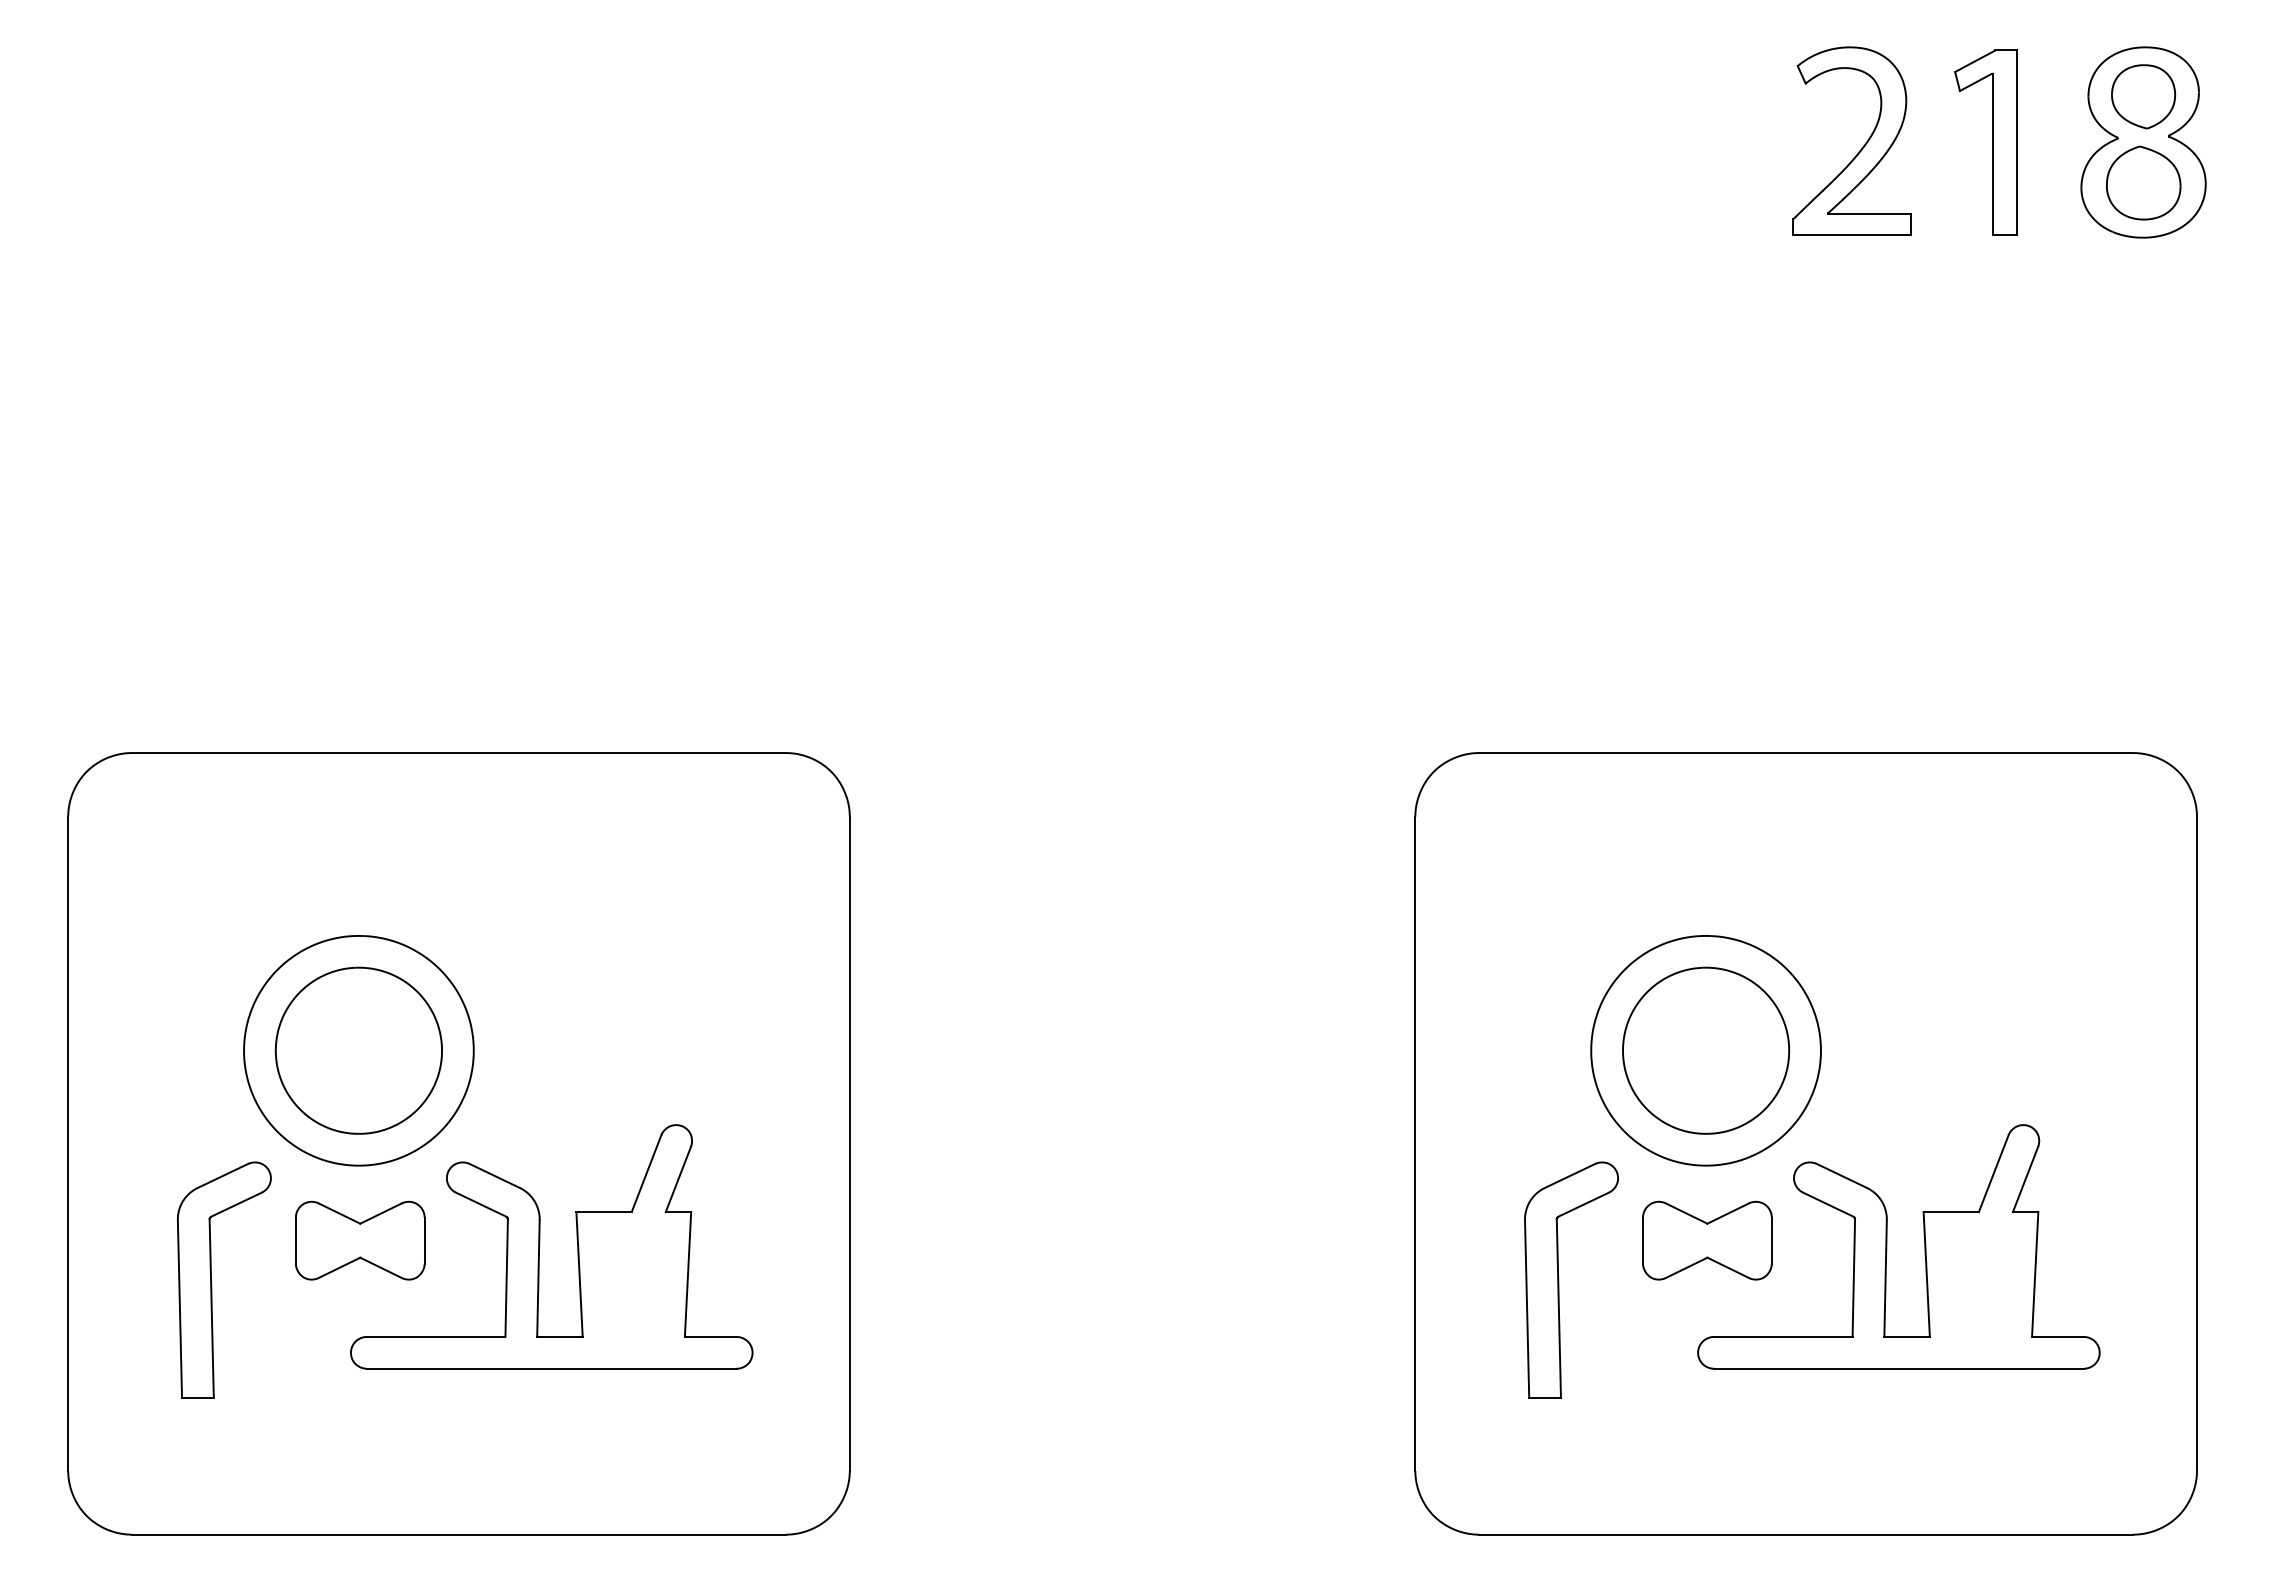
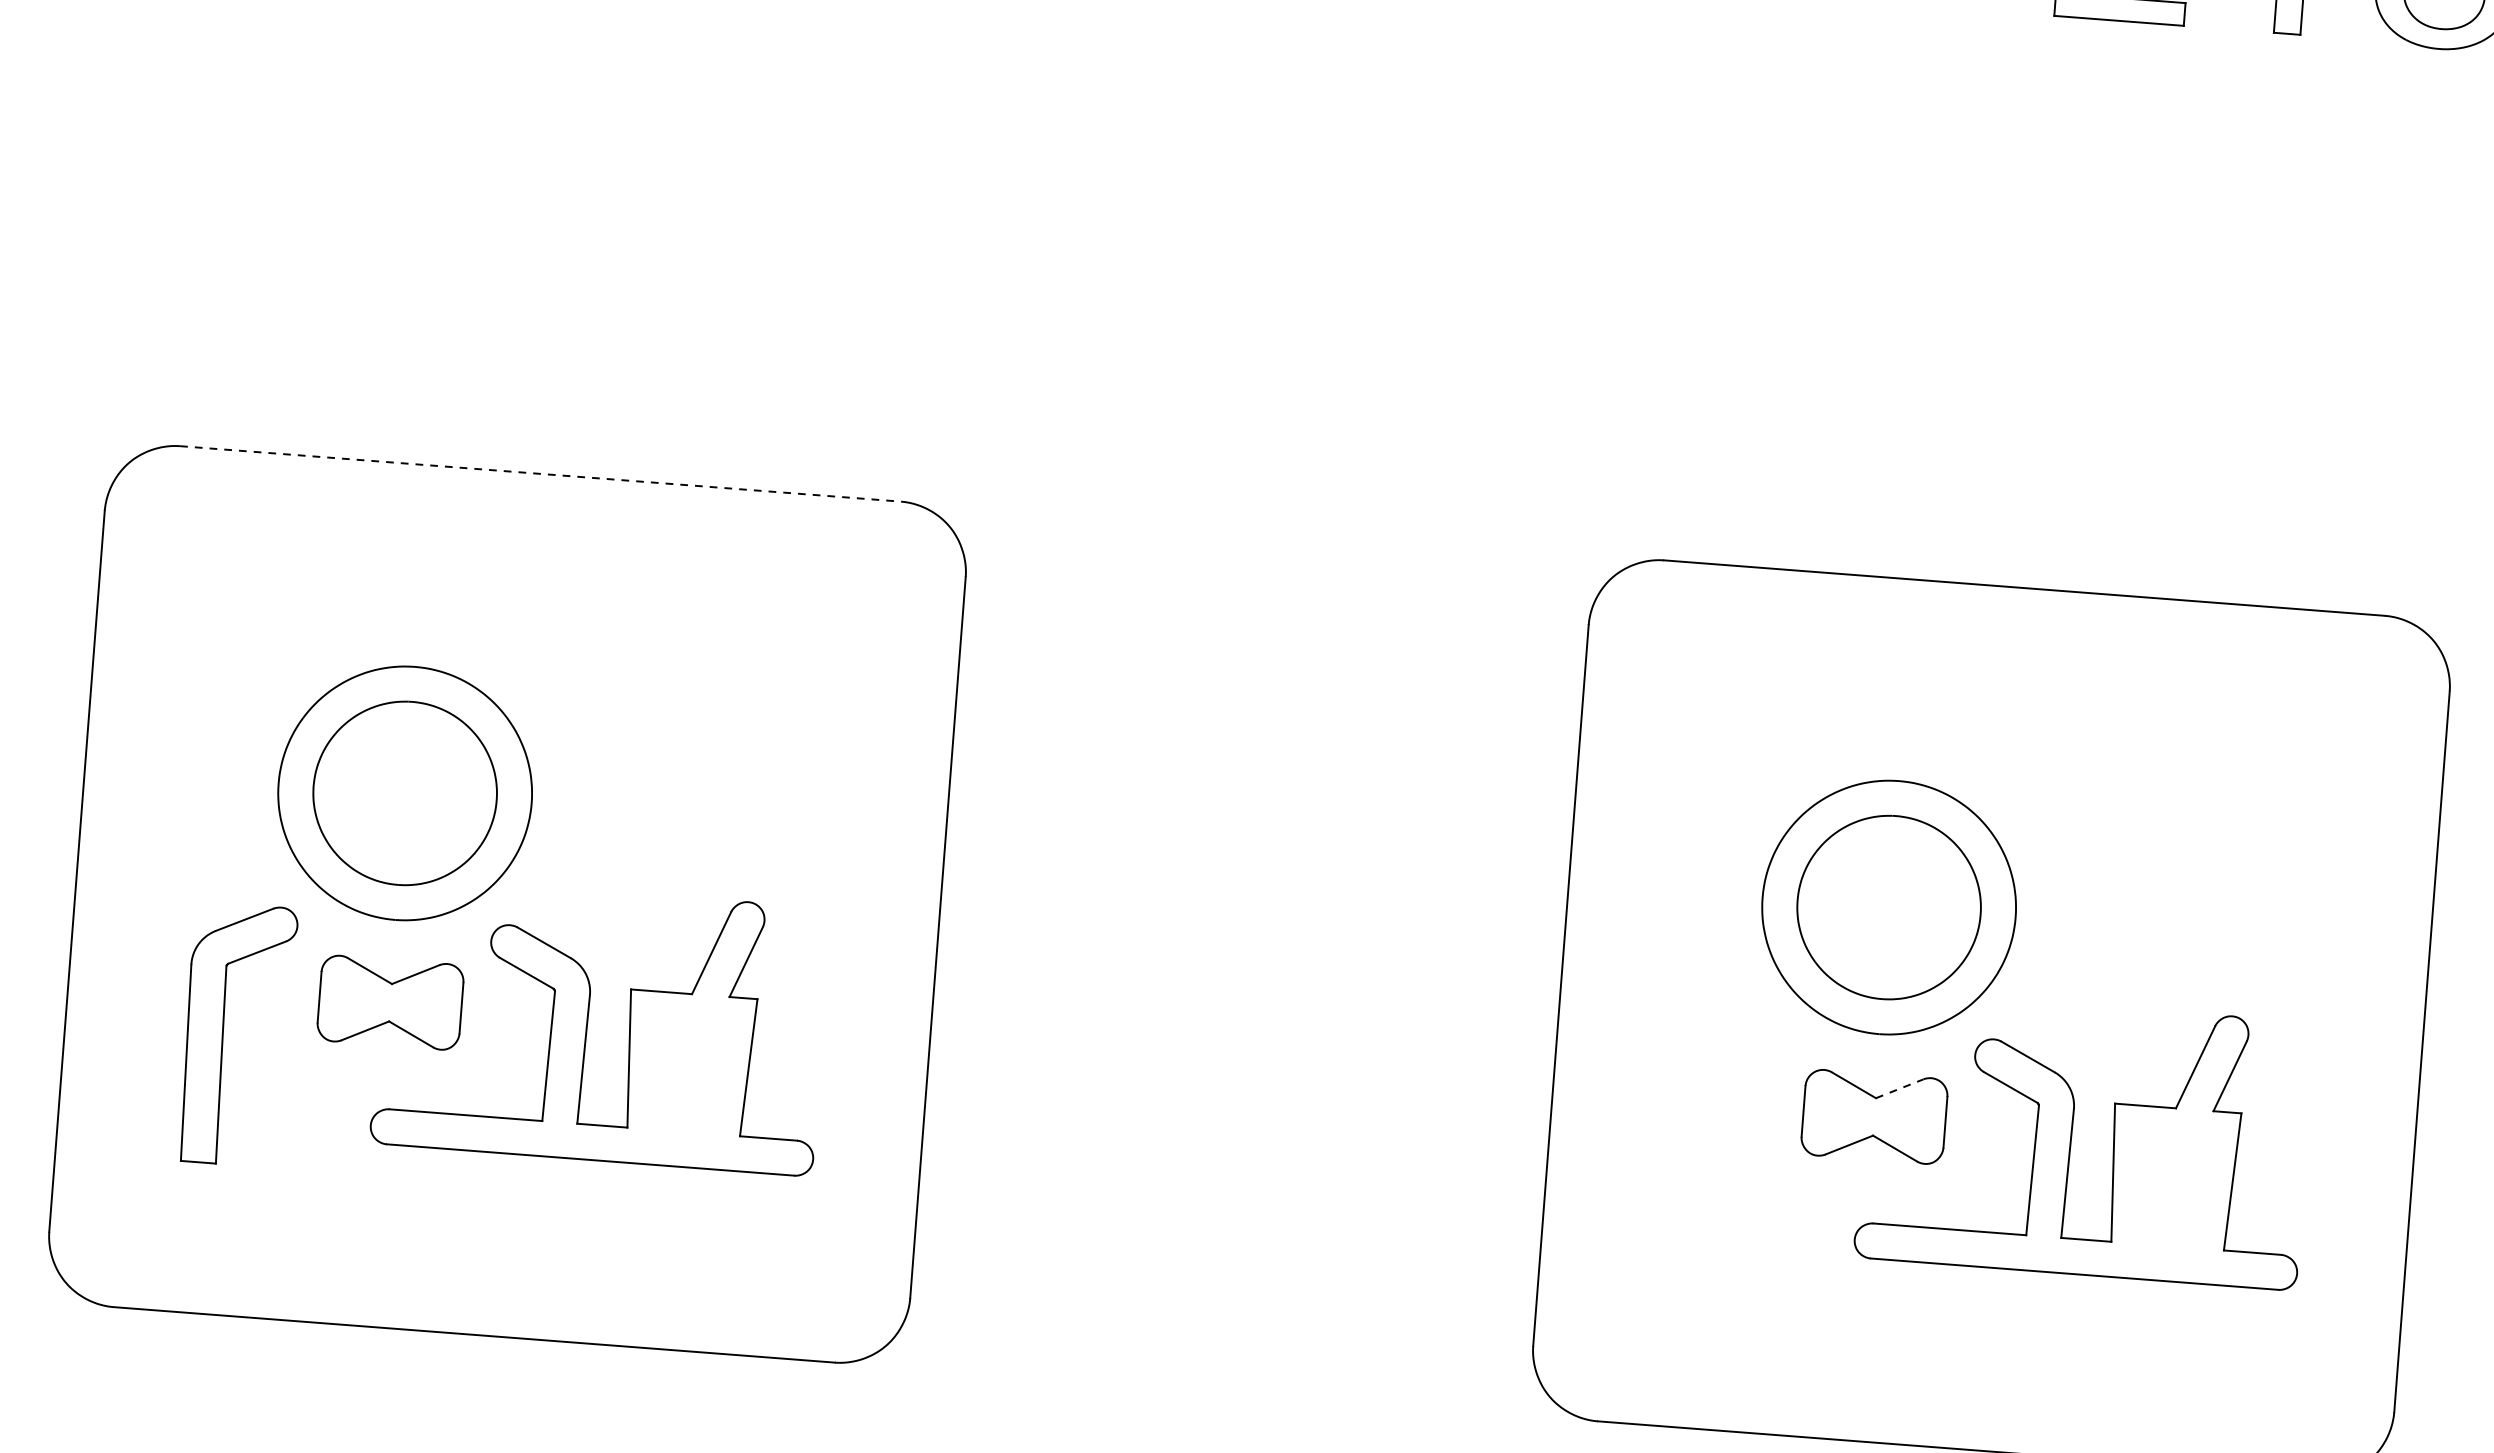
line: (459, 753) -> (541, 474), solid -> dashed
line: (1728, 1213) -> (1900, 1088), solid -> dashed
part: (1559, 1279) -> (1708, 1147), removed

